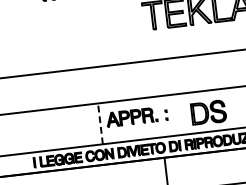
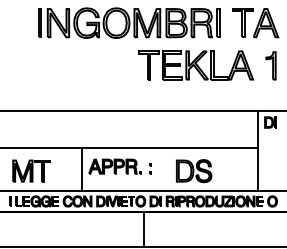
line: (100, 123) -> (82, 169), dashed -> solid
part: (51, 130) -> (31, 170), added

